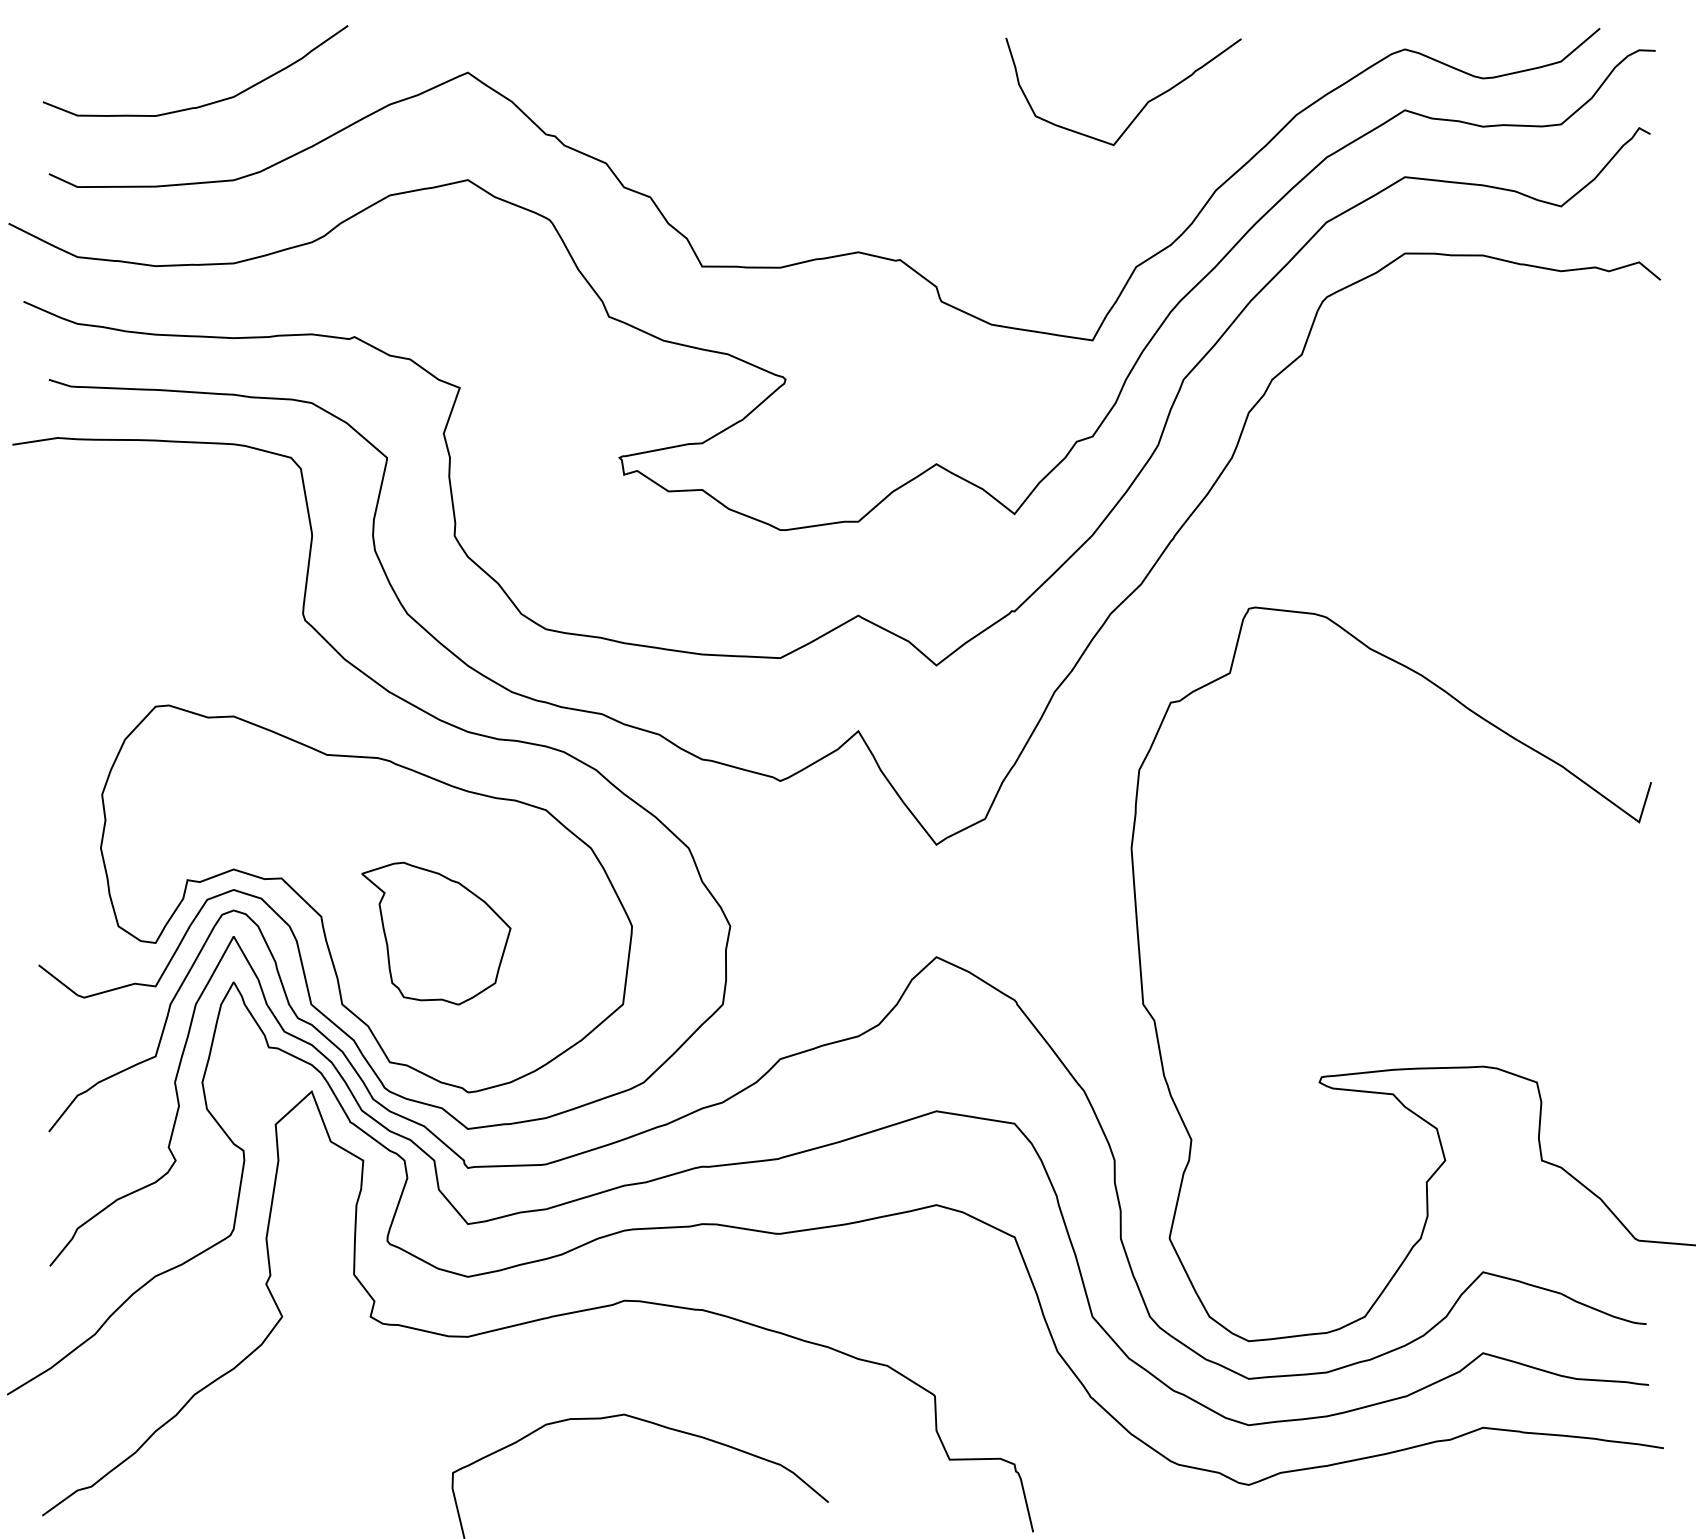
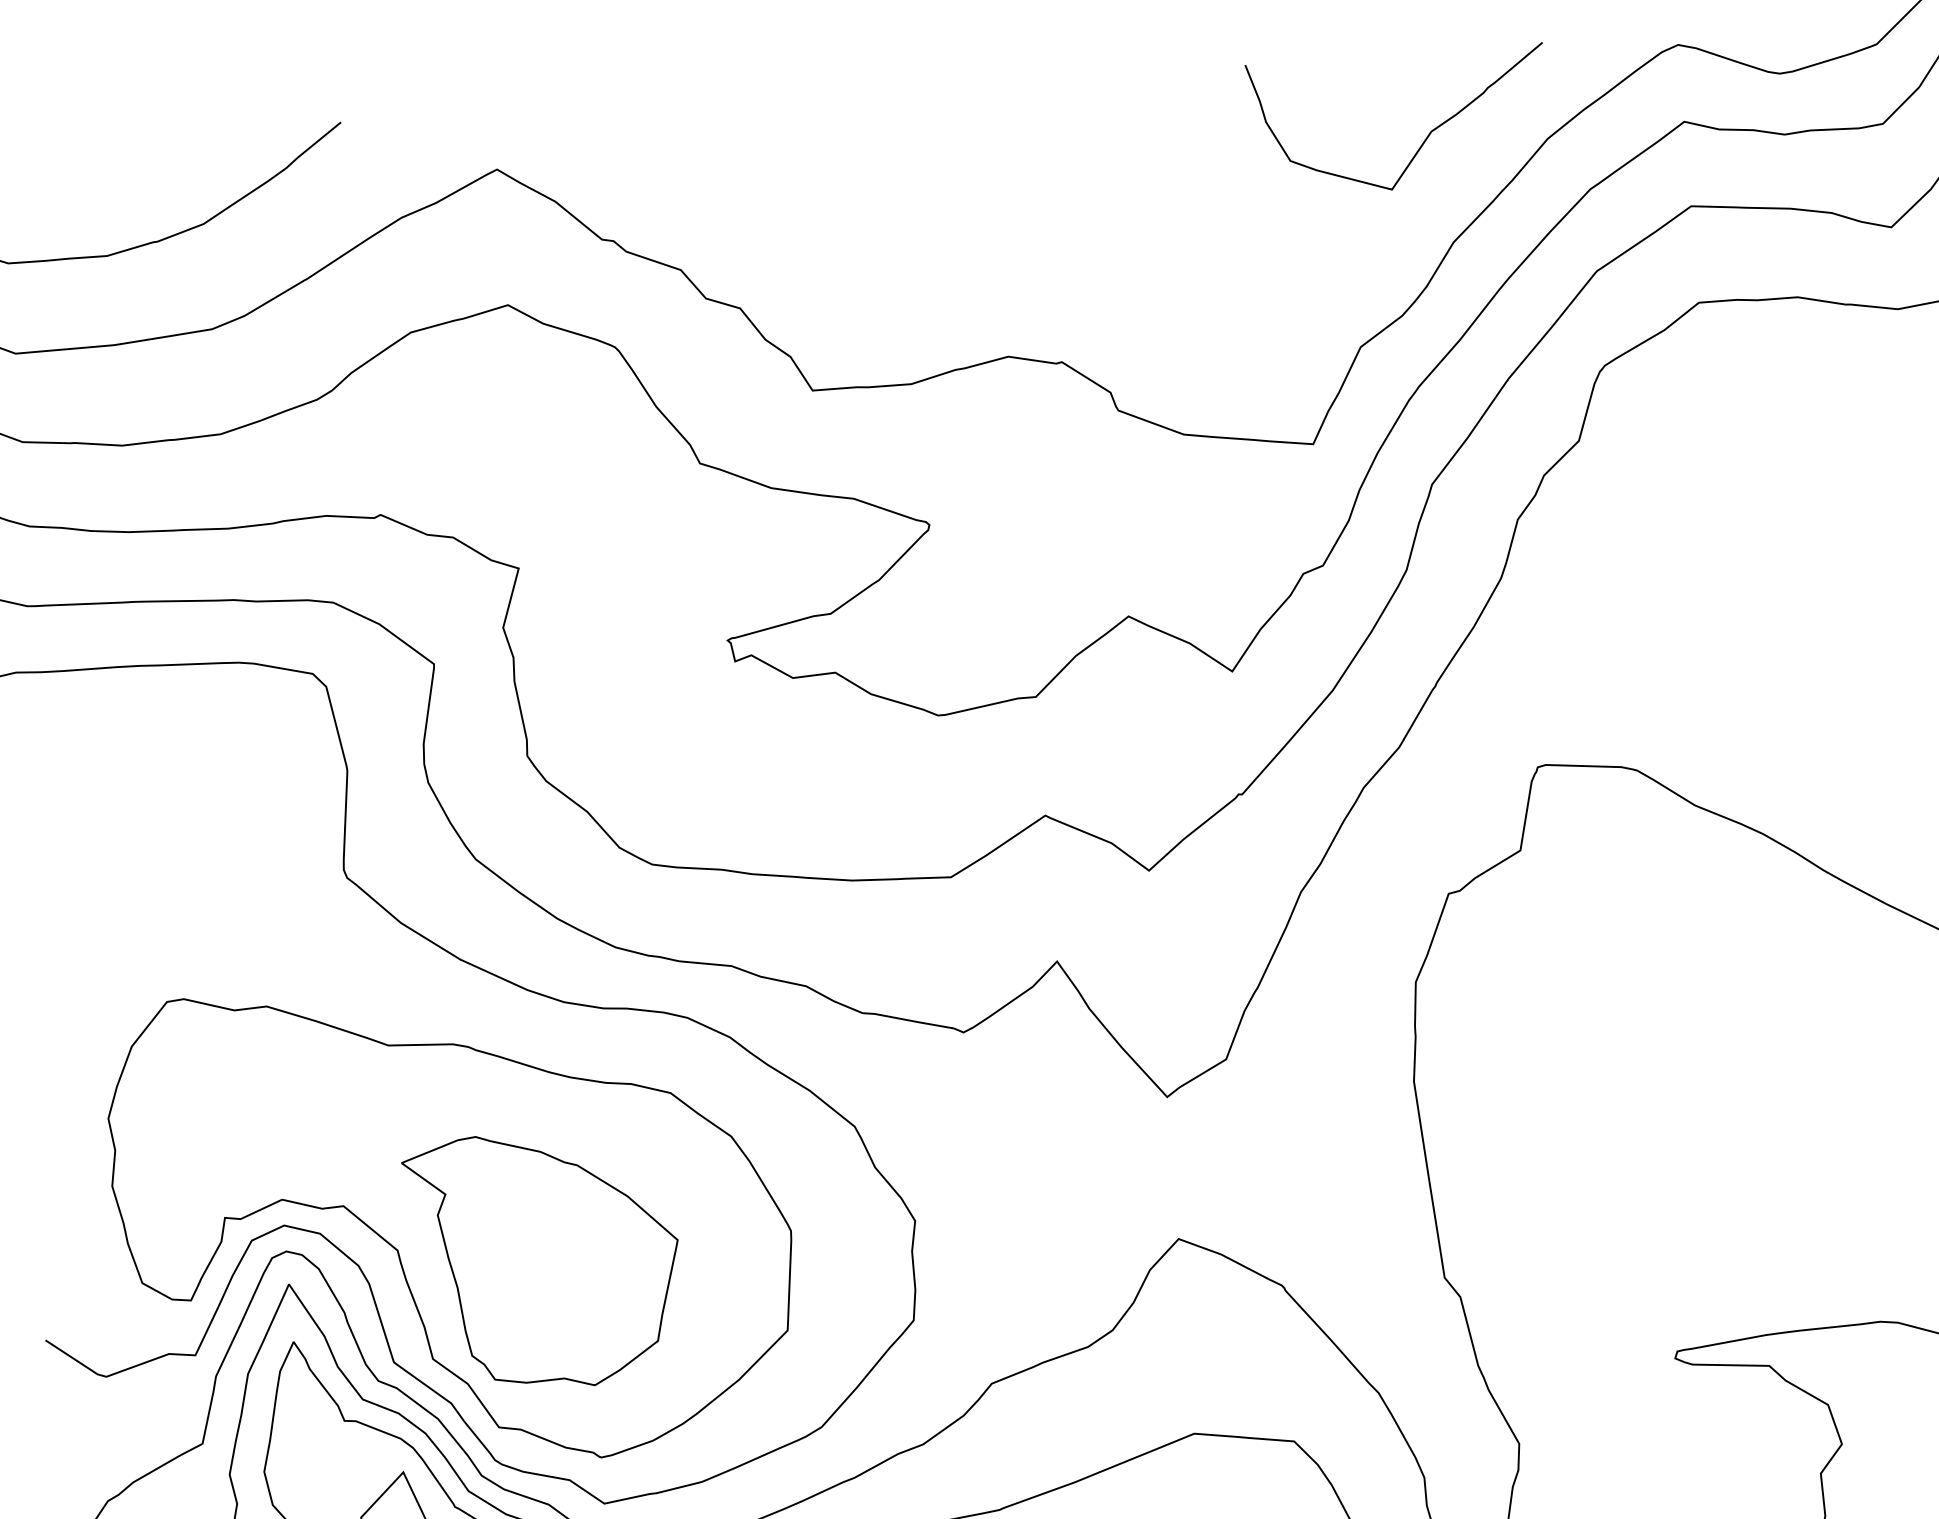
curve: (1141, 108) -> (1423, 140), moved
part: (436, 933) -> (544, 1259), size x1.43

